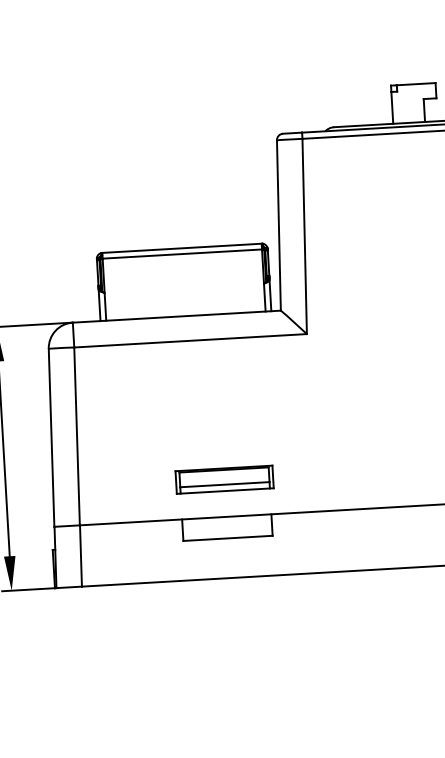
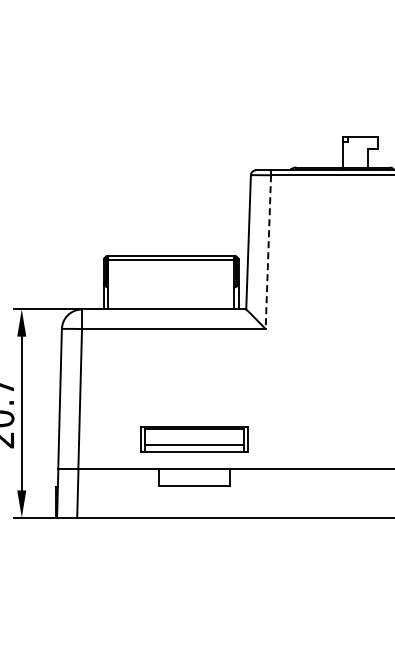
line: (304, 236) -> (268, 252), solid -> dashed
part: (224, 479) -> (194, 439), size x1.4

